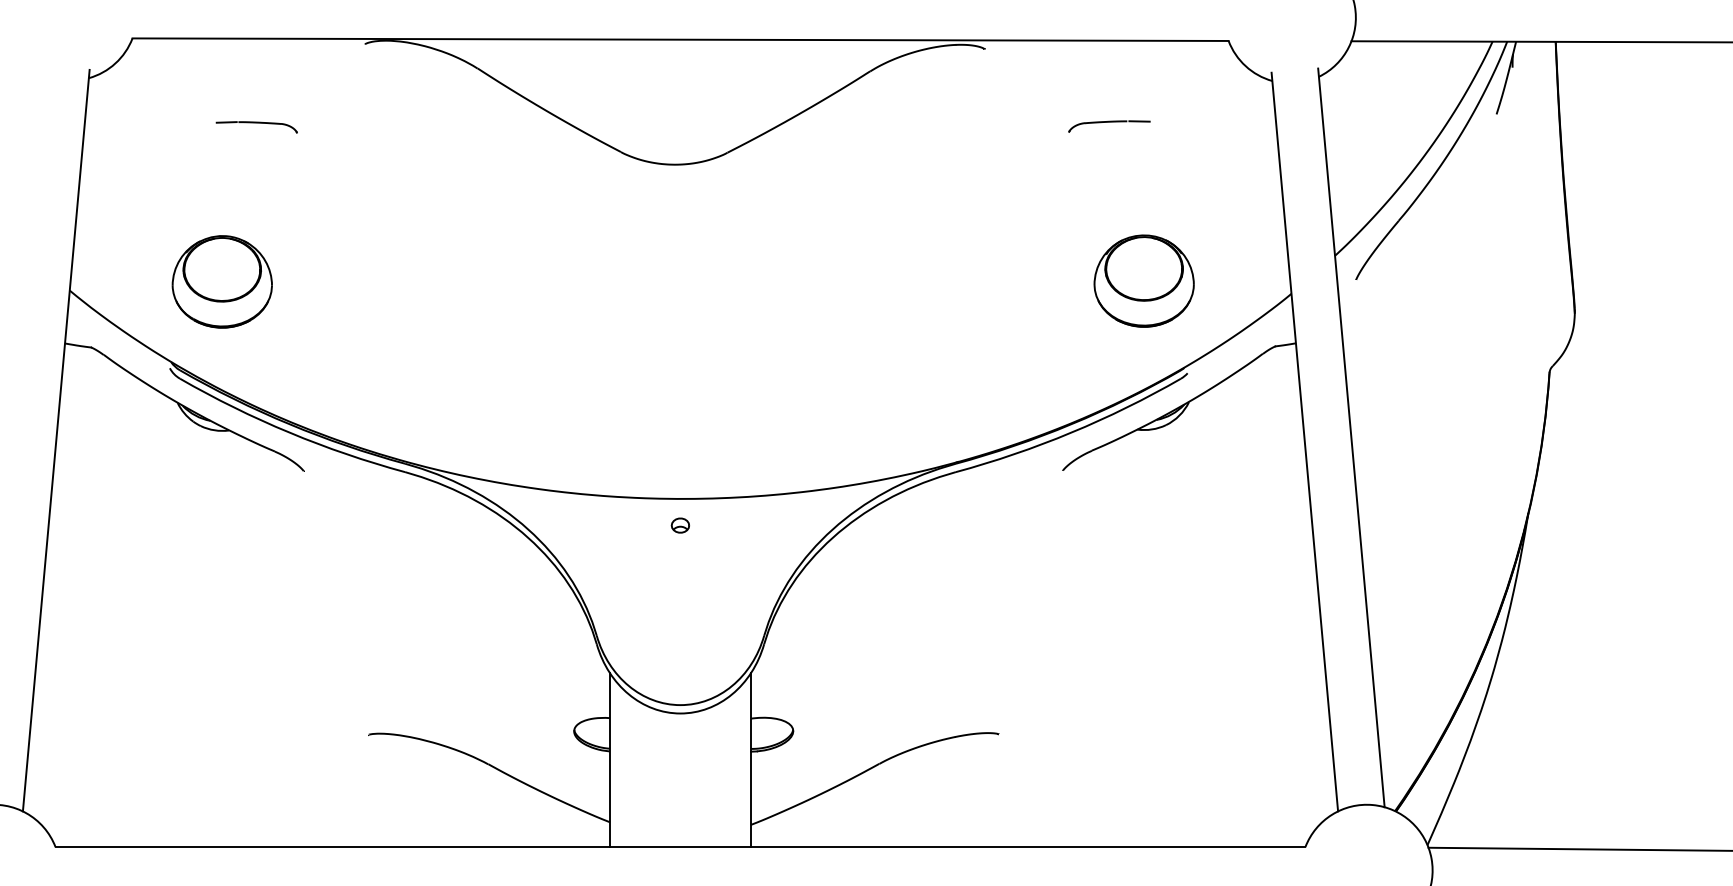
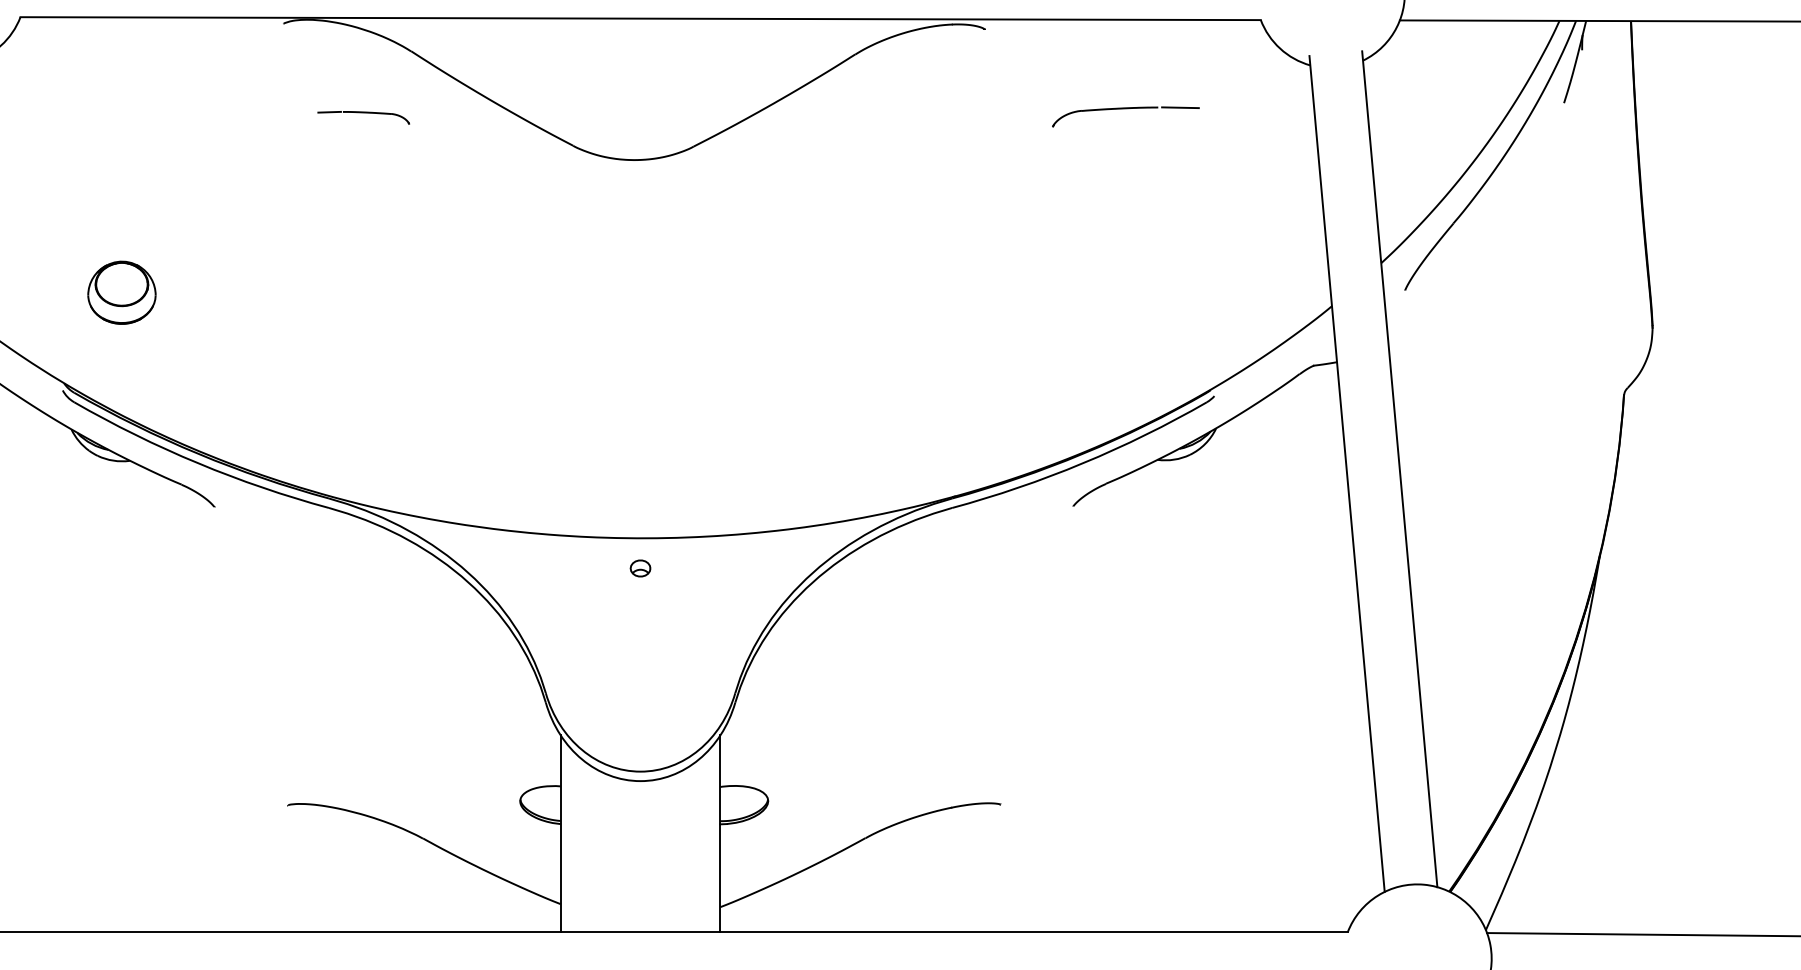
part: (1109, 126) -> (1126, 116), size x1.6
part: (256, 127) -> (363, 117), moved
part: (1143, 280) -> (1164, 291), removed
part: (221, 281) -> (121, 292), size x0.6

